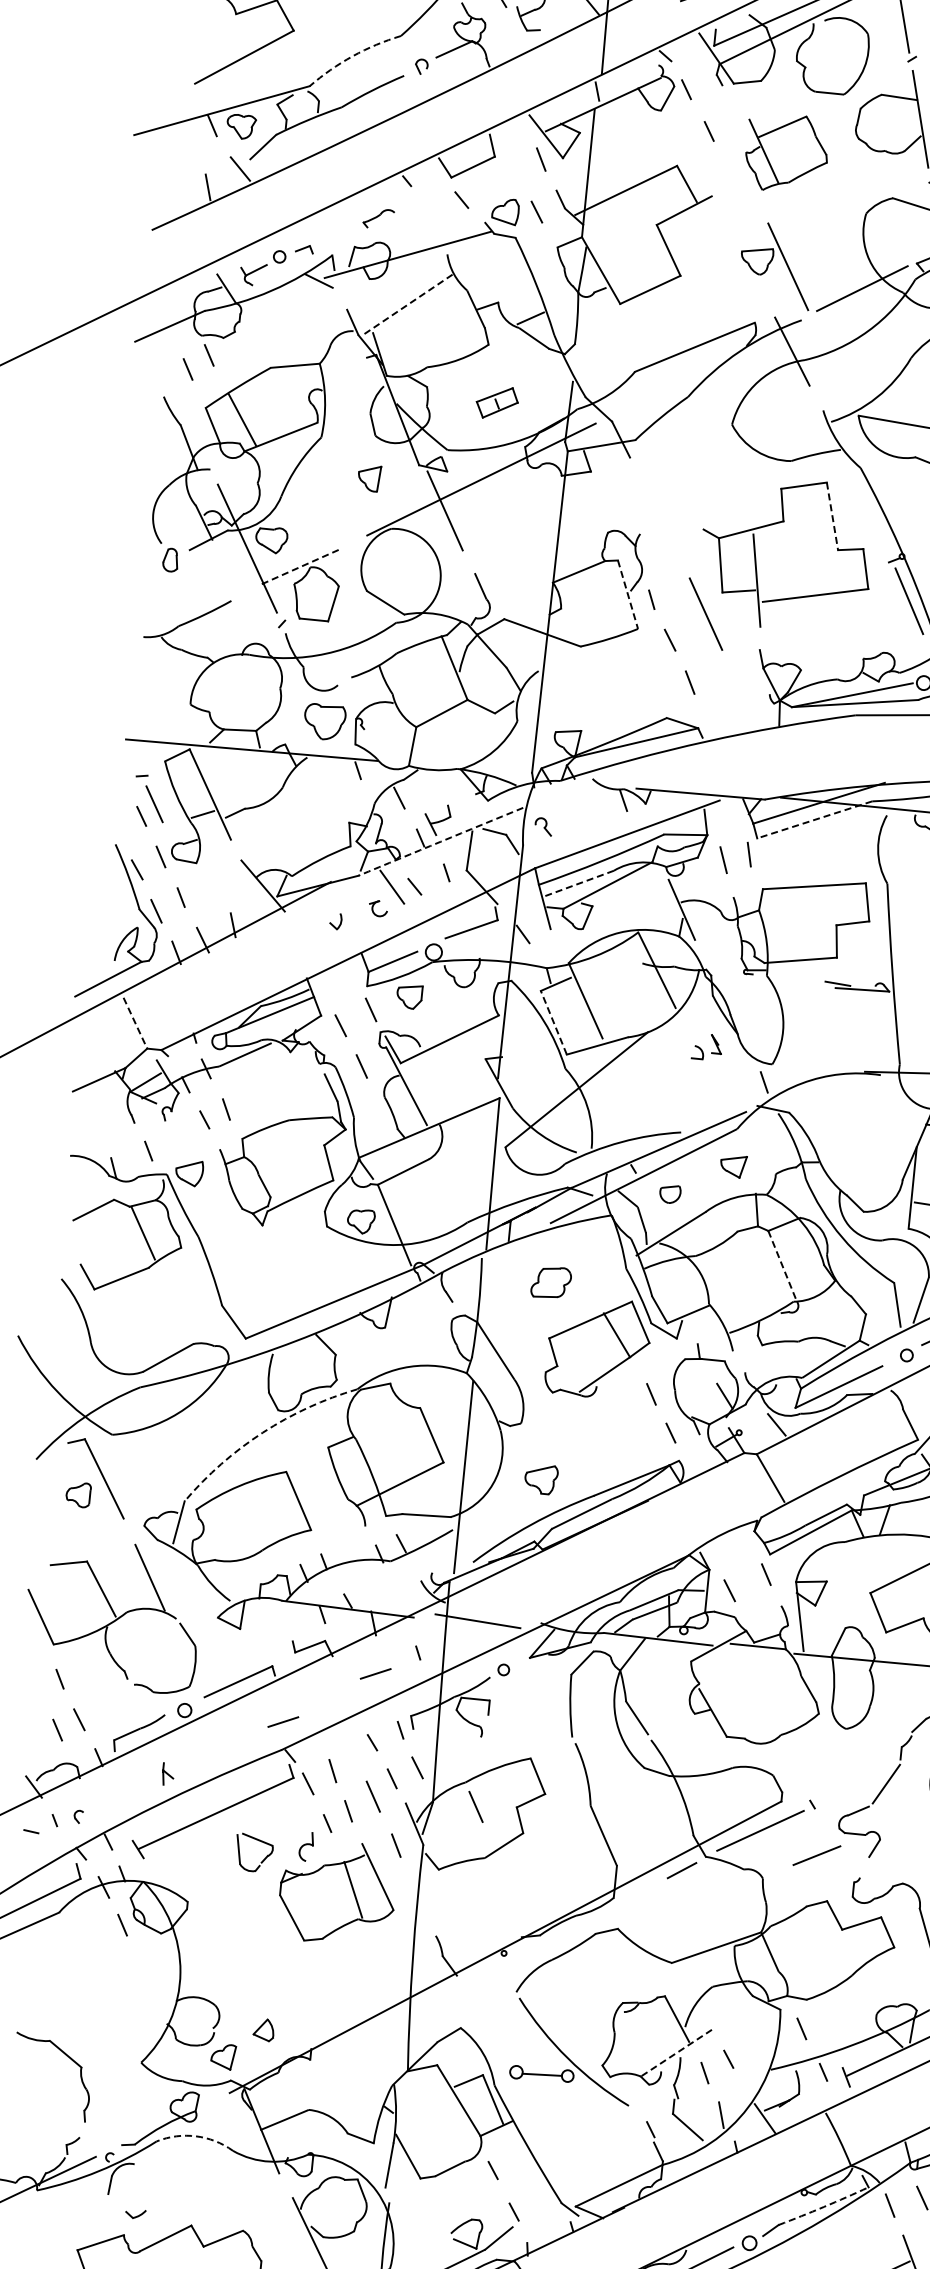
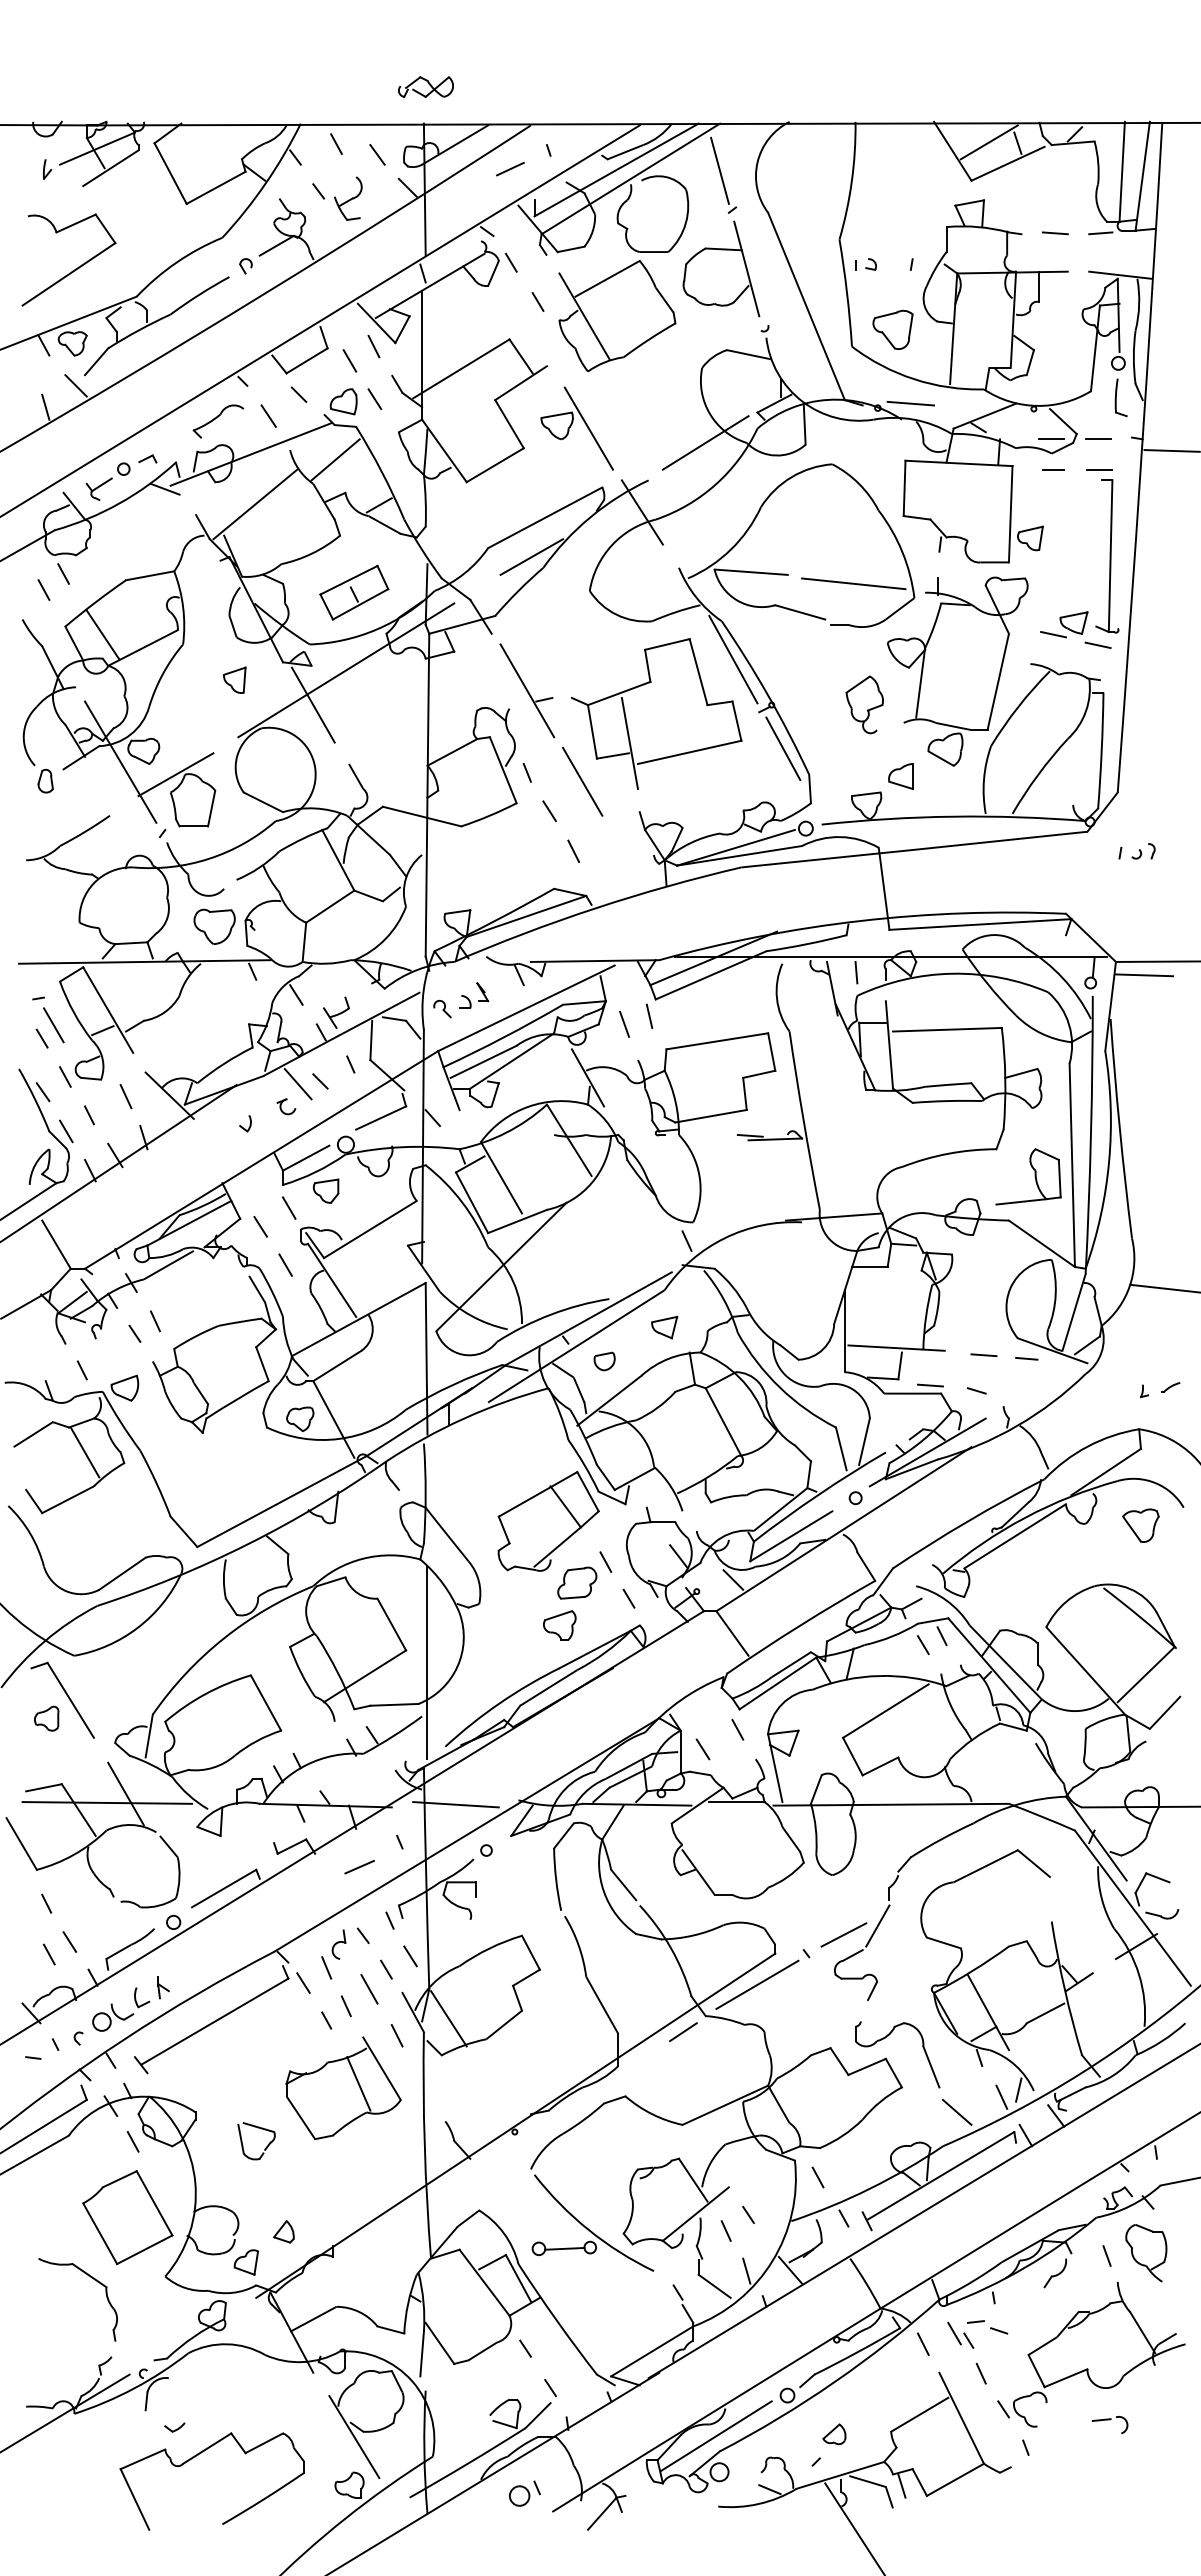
arc: (352, 56) -> (176, 262), dashed -> solid
part: (787, 153) -> (617, 316), size x1.43
line: (515, 170) -> (349, 360), added
line: (429, 217) -> (268, 415), added
part: (378, 218) -> (218, 421), size x1.67
part: (775, 265) -> (576, 428), moved
line: (491, 268) -> (335, 459), added
line: (406, 305) -> (254, 504), dashed -> solid
line: (677, 384) -> (531, 556), added
part: (497, 402) -> (354, 592), size x1.67
line: (868, 507) -> (733, 659), added
line: (832, 516) -> (698, 672), dashed -> solid
part: (660, 517) -> (527, 690), added
line: (301, 566) -> (176, 774), dashed -> solid
line: (628, 595) -> (503, 770), dashed -> solid
line: (814, 819) -> (710, 975), dashed -> solid
arc: (440, 842) -> (341, 1034), dashed -> solid
line: (218, 882) -> (125, 1096), added
line: (579, 883) -> (483, 1061), dashed -> solid
line: (553, 1022) -> (471, 1202), dashed -> solid
line: (135, 1023) -> (56, 1244), dashed -> solid
part: (702, 1050) -> (469, 999), moved
line: (782, 1266) -> (723, 1422), dashed -> solid
part: (551, 1282) -> (577, 1582), moved
arc: (262, 1432) -> (223, 1638), dashed -> solid
part: (540, 1479) -> (559, 1625), moved
line: (130, 1584) -> (107, 1802), added
line: (283, 1721) -> (272, 1923), removed
part: (117, 1794) -> (115, 2012), added
line: (476, 1807) -> (472, 1989), removed
line: (449, 1833) -> (448, 2018), added
part: (305, 1846) -> (338, 1944), moved
line: (816, 1855) -> (843, 1934), moved
part: (262, 1860) -> (265, 2147), moved
part: (109, 2000) -> (127, 2217), added
line: (675, 2053) -> (695, 2214), dashed -> solid
arc: (196, 2136) -> (227, 2344), dashed -> solid
arc: (823, 2207) -> (857, 2352), dashed -> solid

